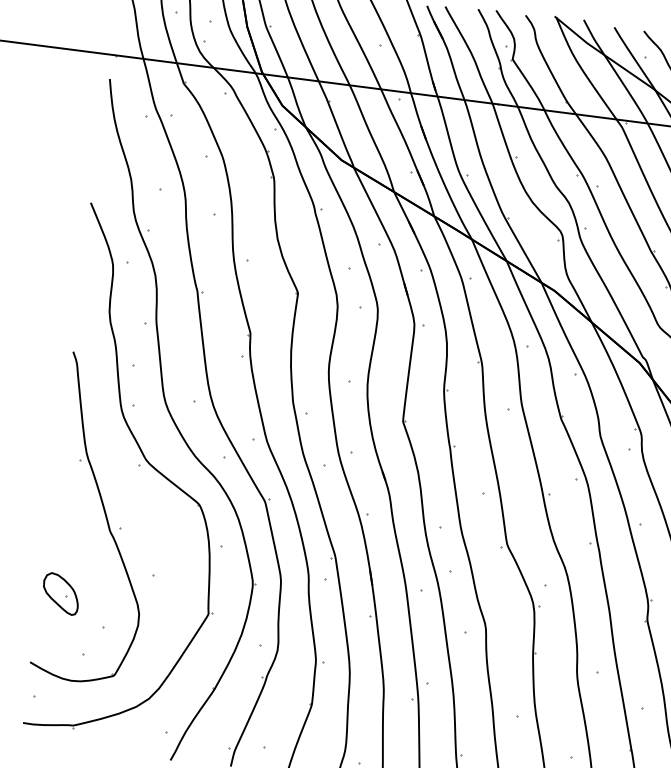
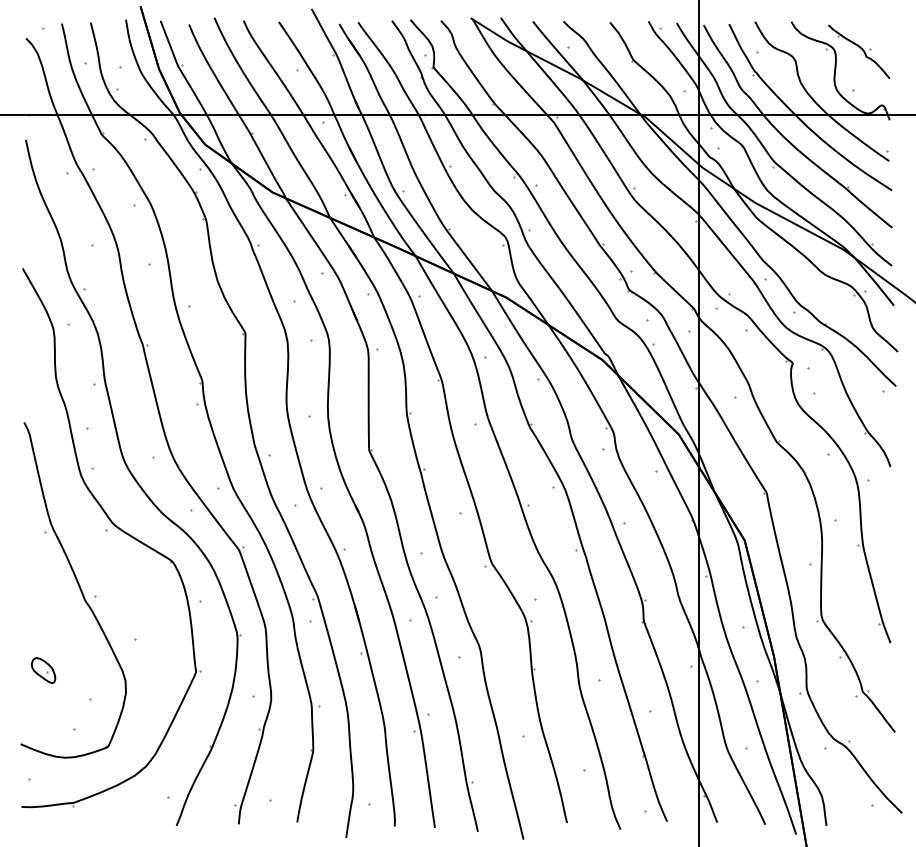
part: (61, 593) -> (43, 670), size x0.62

